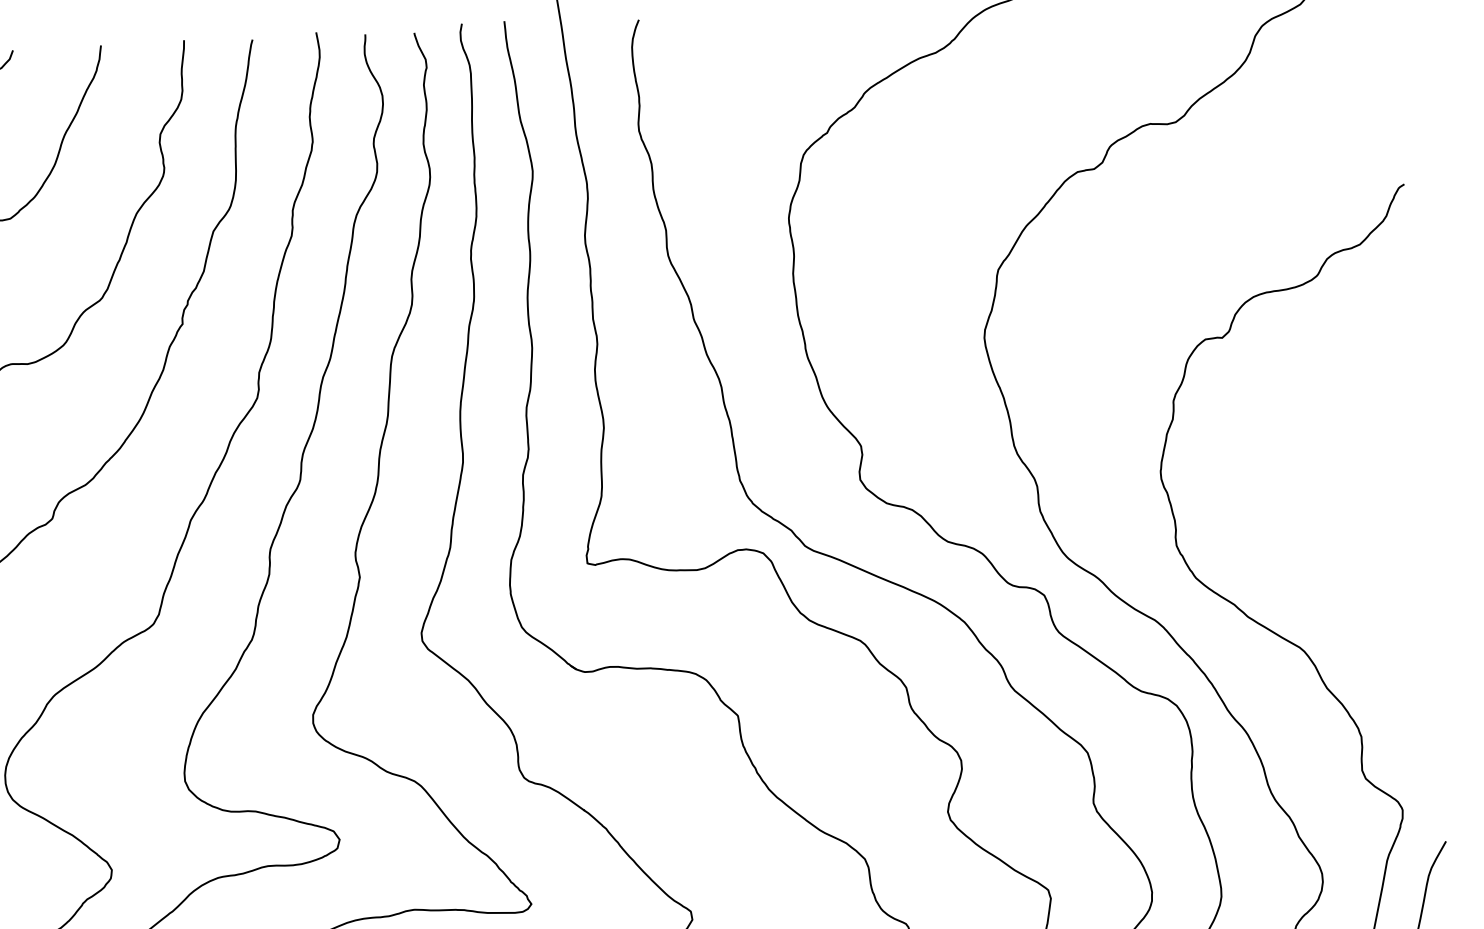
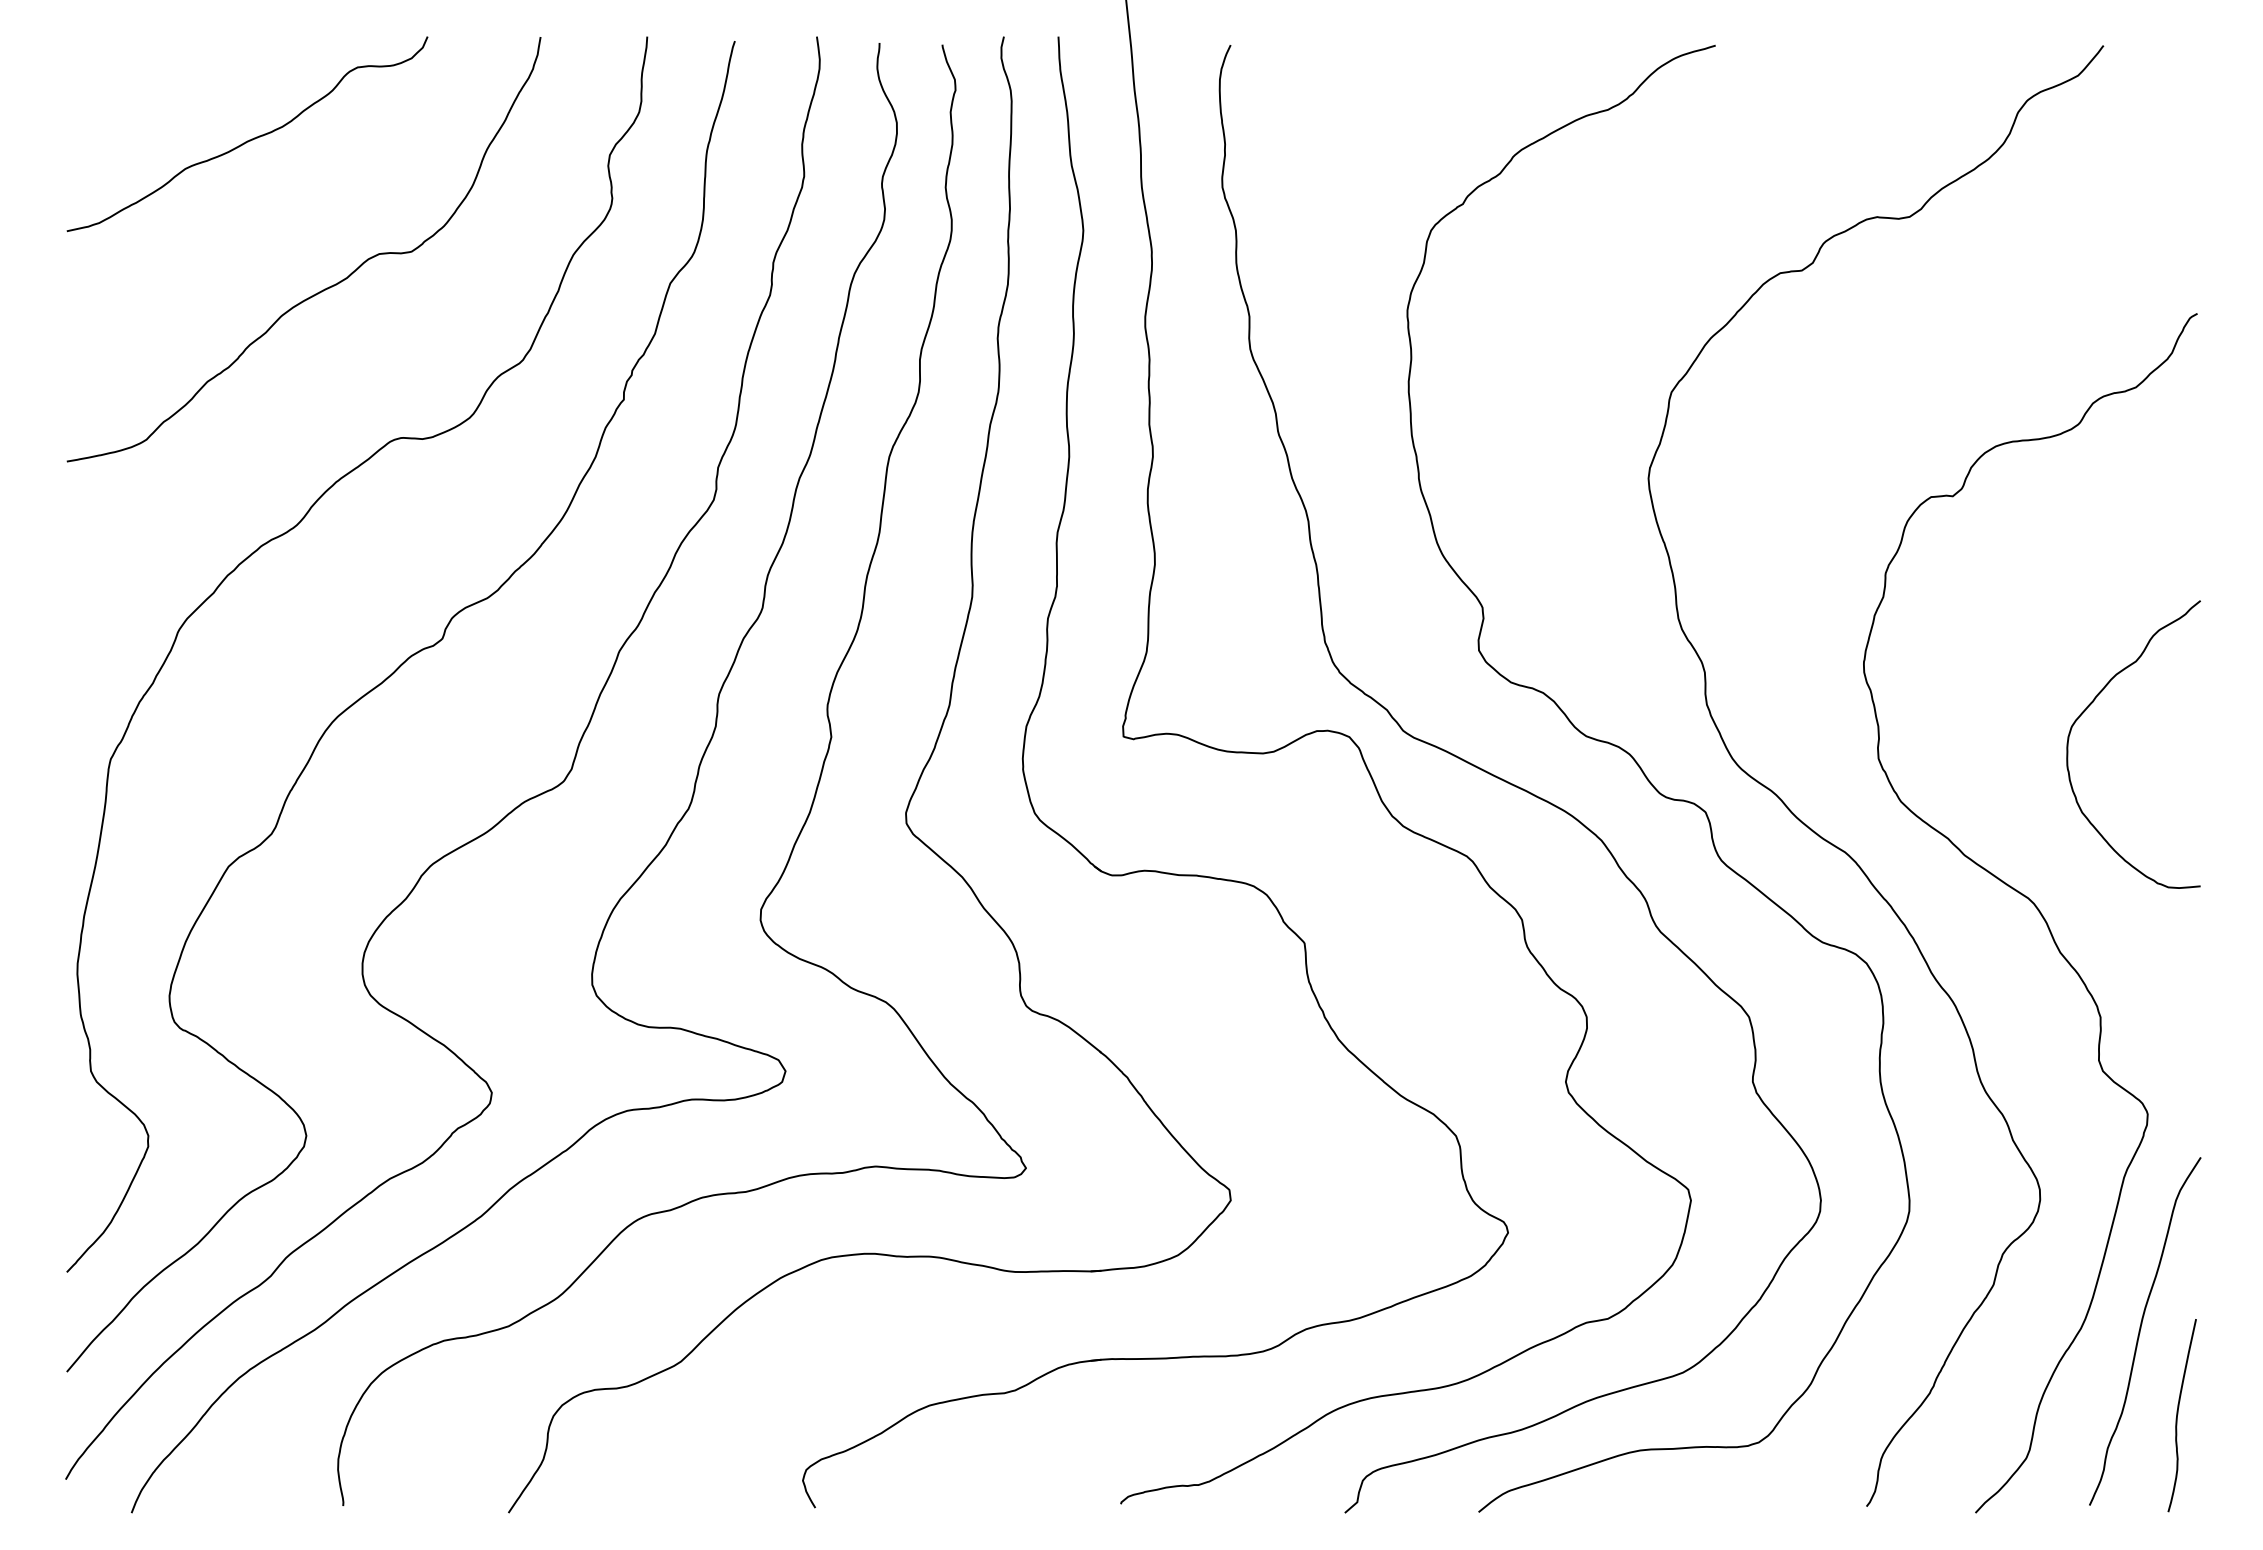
curve: (1340, 492) -> (2092, 703), added

